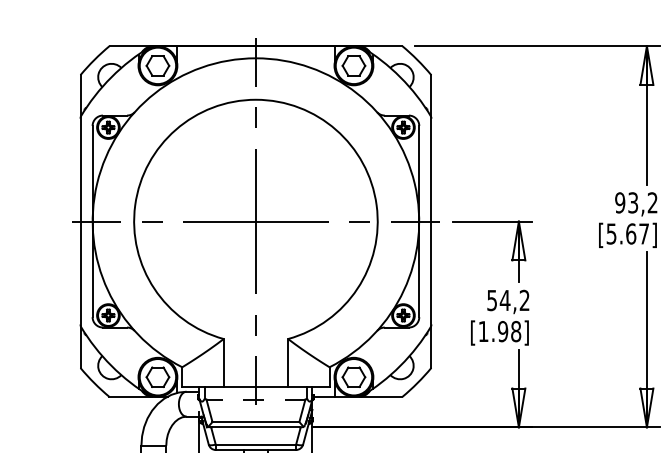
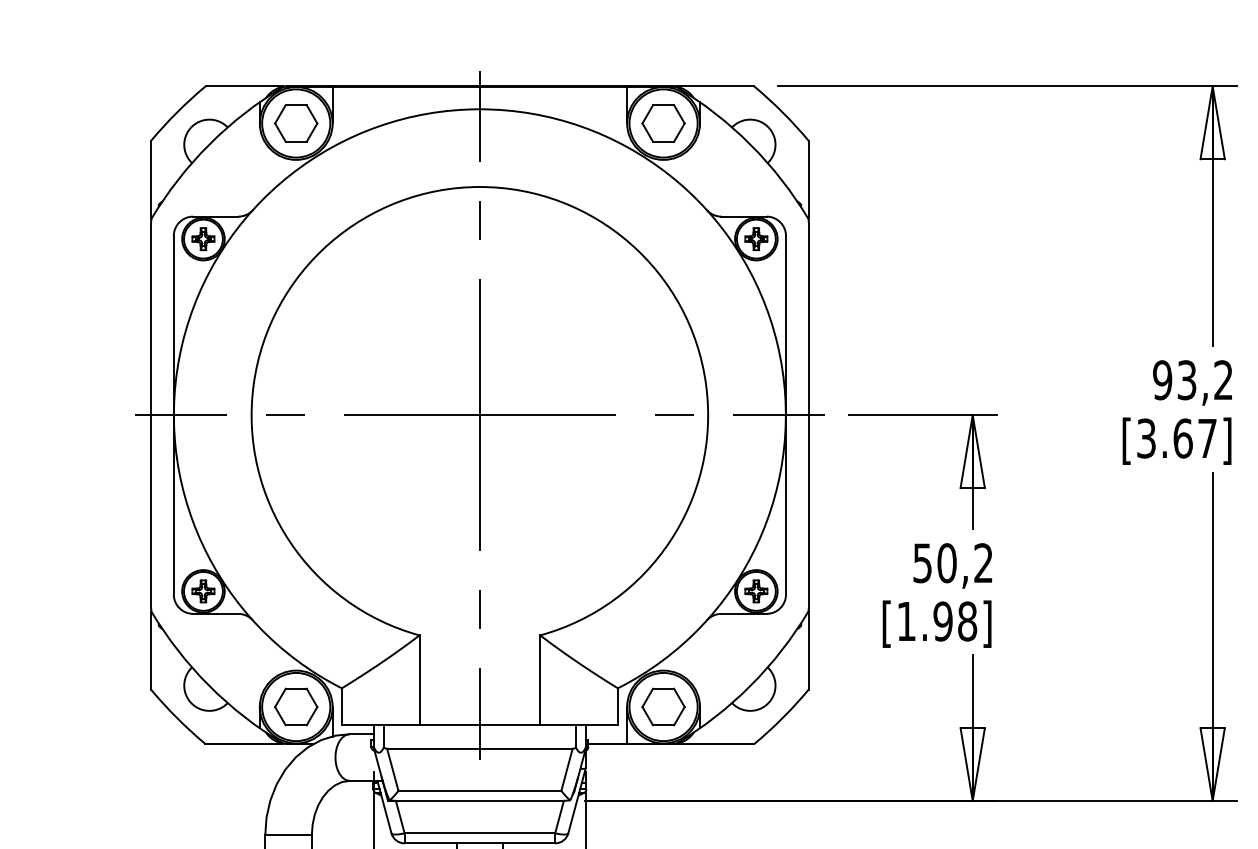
text: (611, 233) -> (1146, 437), [5.67] -> [3.67]
text: (504, 300) -> (945, 563), 54,2 -> 50,2
line: (255, 399) -> (479, 748), dashed -> solid

